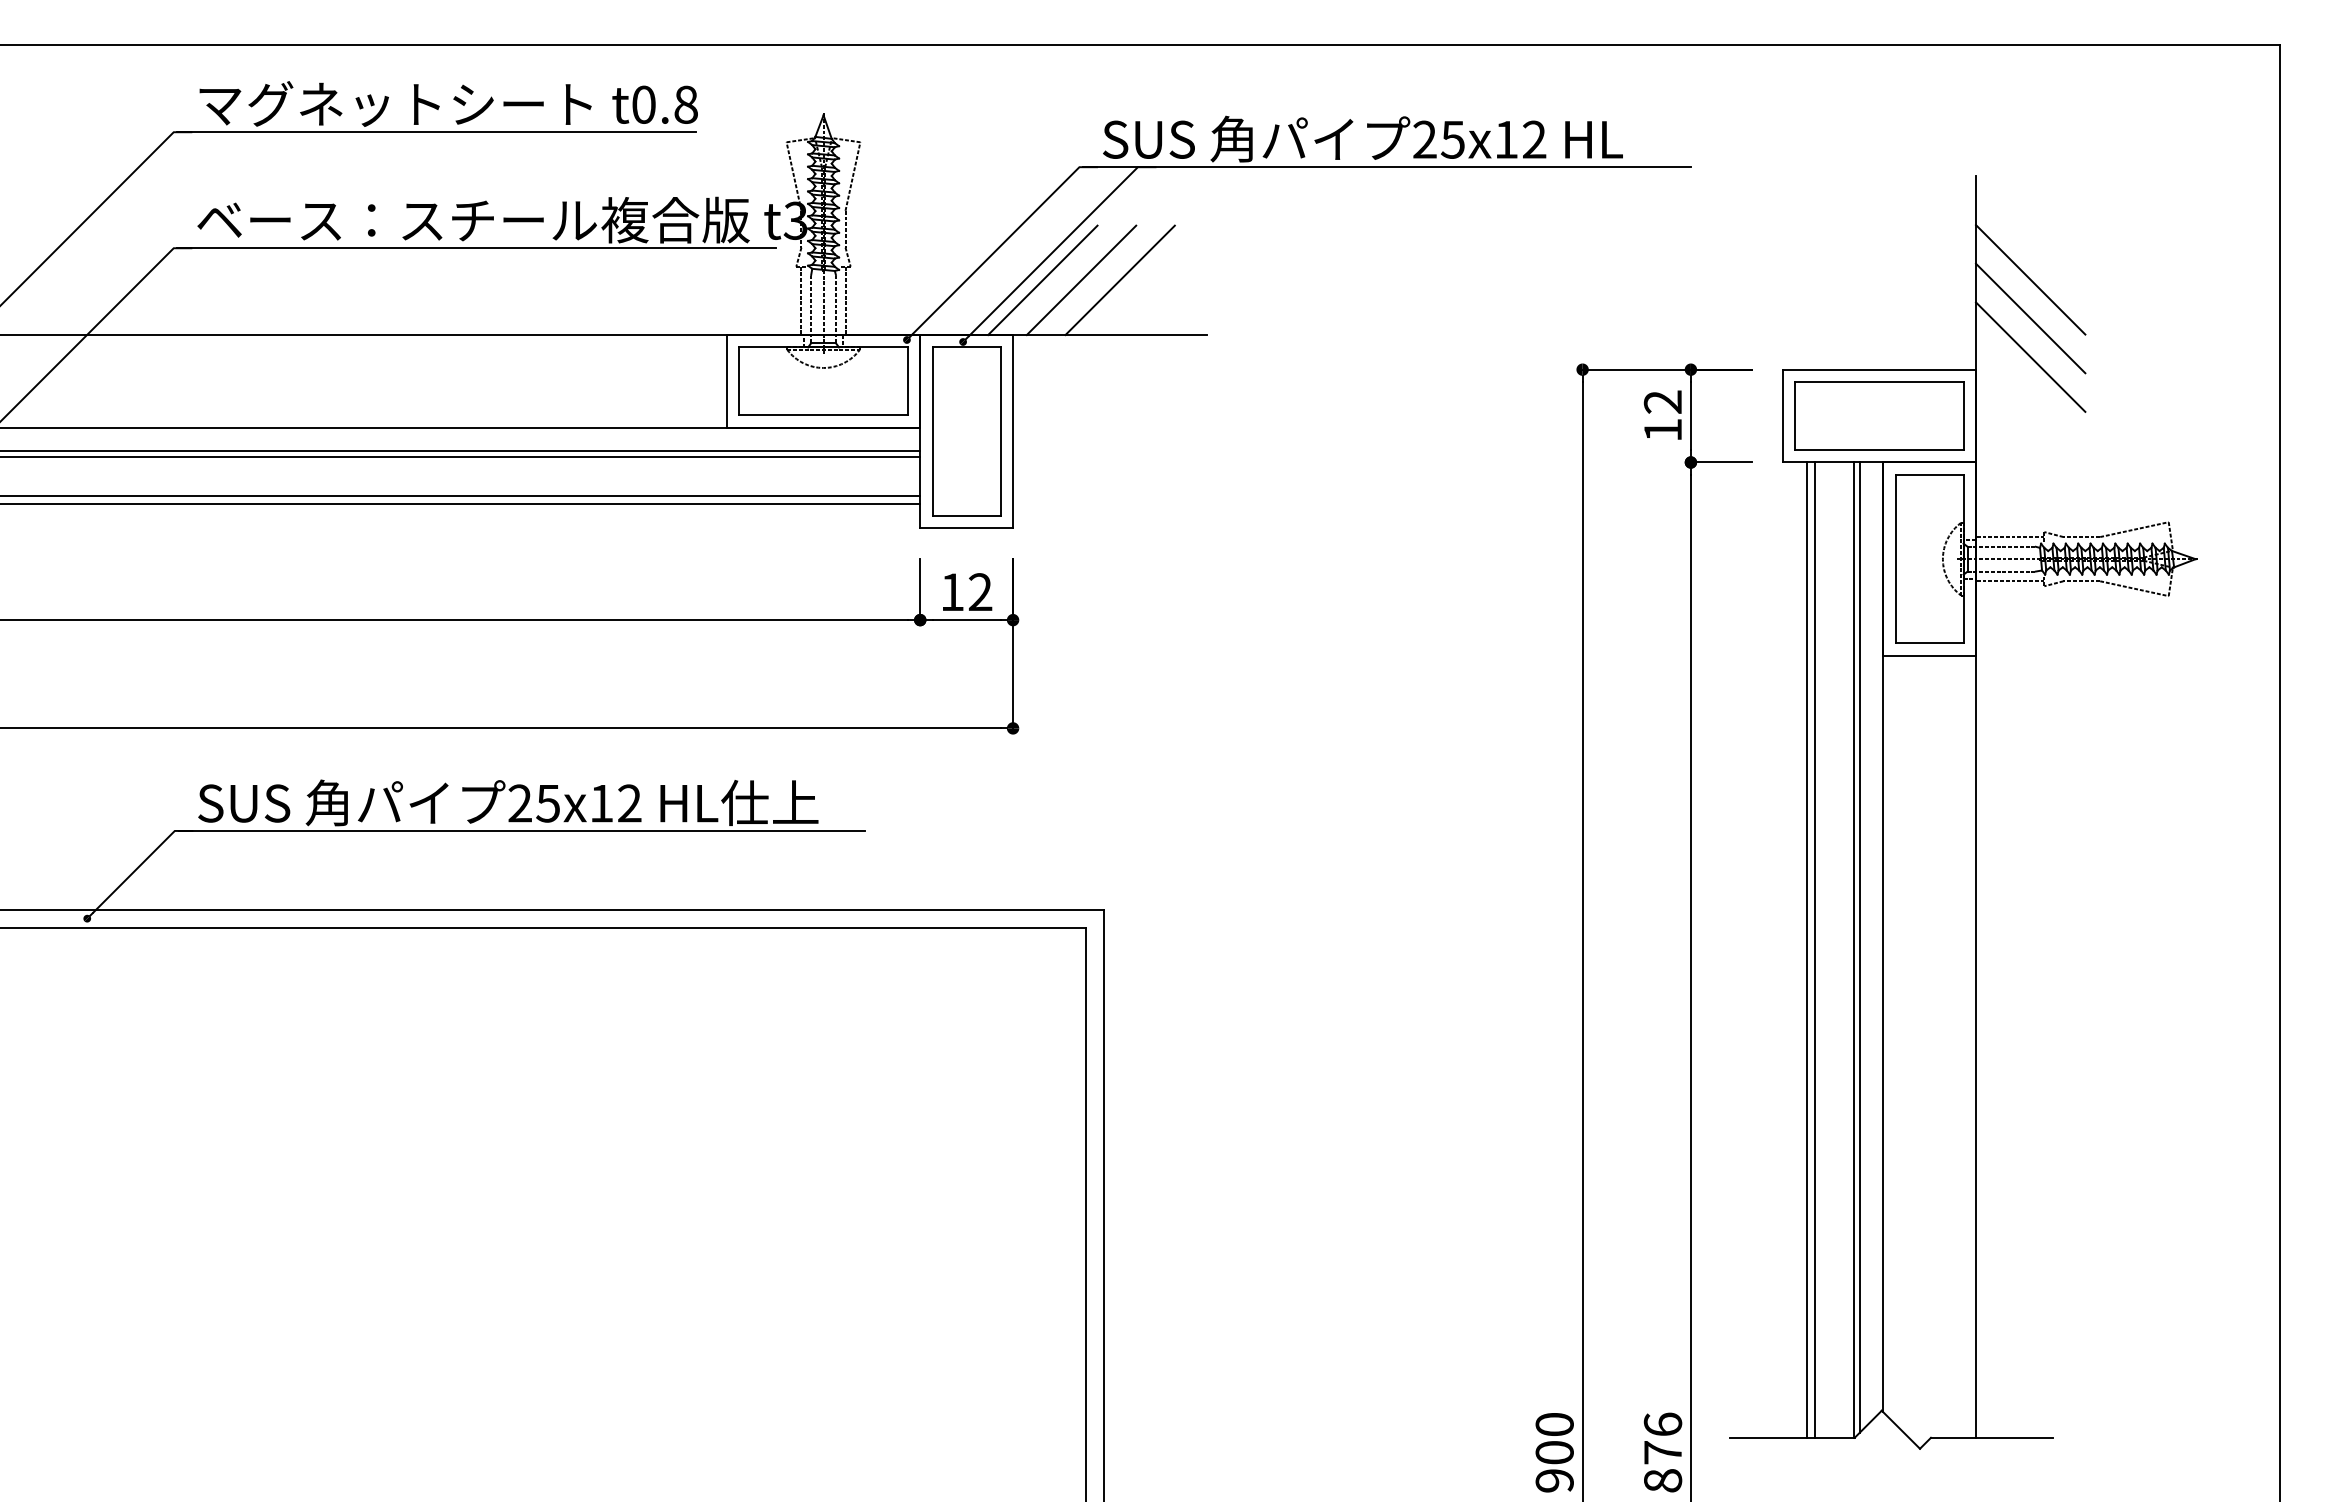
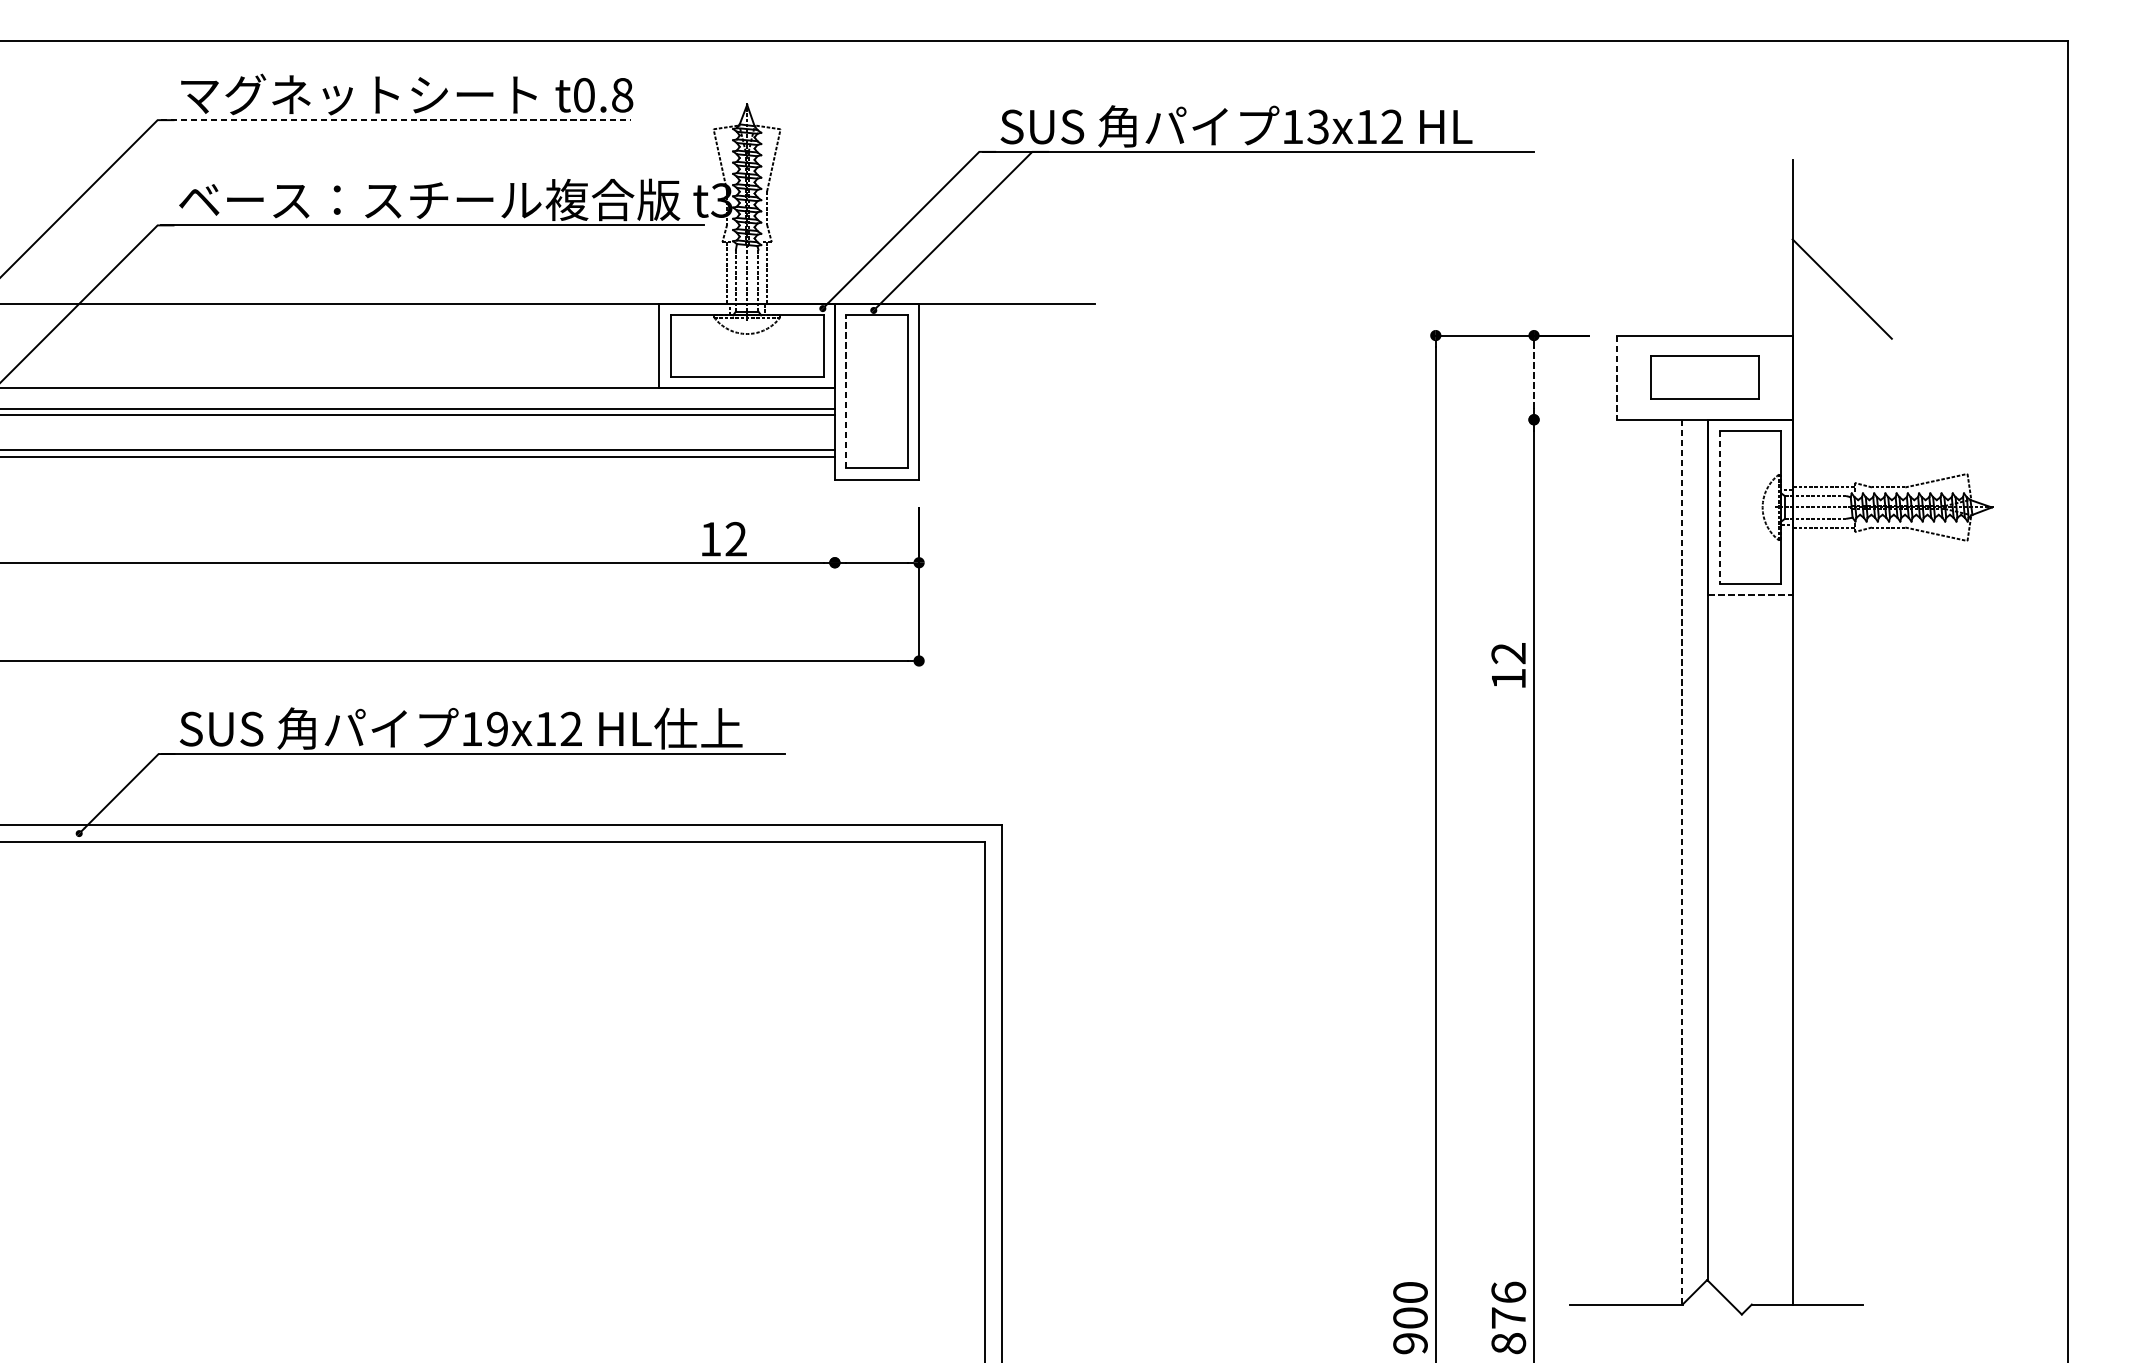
line: (436, 132) -> (396, 120), solid -> dashed
text: (1438, 139) -> (1305, 126), 25x12 -> 13x12
line: (2030, 279) -> (1842, 253), removed
line: (1042, 280) -> (945, 254), removed
line: (1081, 280) -> (981, 254), removed
line: (1119, 280) -> (1015, 254), removed
line: (2030, 356) -> (1842, 323), removed
text: (1662, 414) -> (1508, 664), moved
line: (1690, 415) -> (1533, 377), solid -> dashed
part: (1879, 415) -> (1705, 377), size x0.7
line: (1782, 416) -> (1617, 378), solid -> dashed
line: (932, 431) -> (846, 391), solid -> dashed
line: (1720, 462) -> (1560, 419), removed
line: (1895, 559) -> (1719, 507), solid -> dashed
line: (920, 589) -> (835, 534), removed
text: (967, 591) -> (724, 538), moved
line: (1930, 655) -> (1751, 594), solid -> dashed
text: (533, 803) -> (484, 729), 25x12 -> 19x12
line: (1859, 947) -> (1686, 859), removed
line: (1807, 949) -> (1639, 861), removed
line: (1815, 949) -> (1647, 861), removed
line: (1853, 950) -> (1681, 862), solid -> dashed

